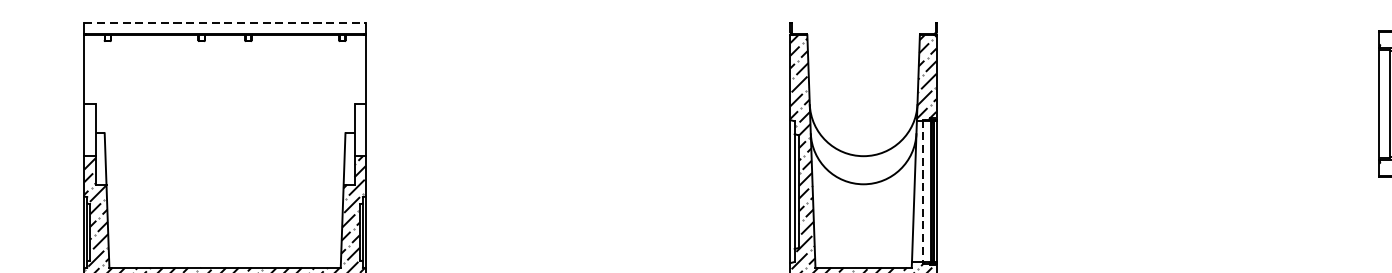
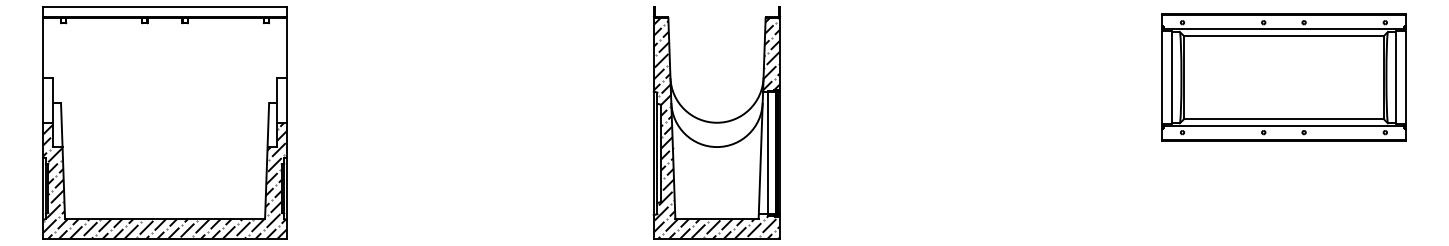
line: (225, 22) -> (165, 7), dashed -> solid
line: (923, 191) -> (768, 153), dashed -> solid

